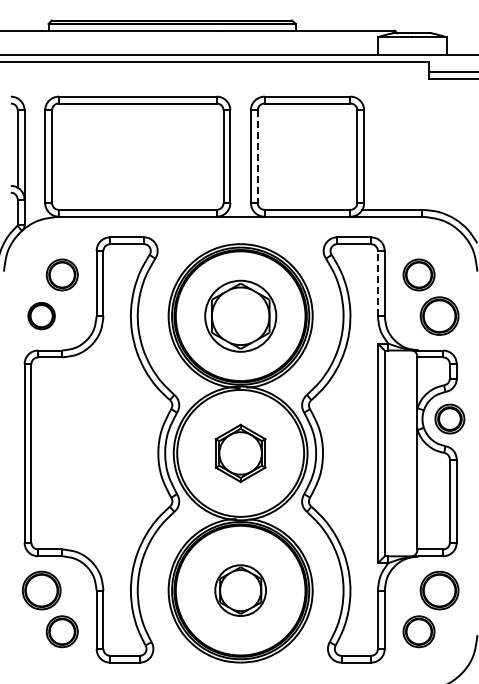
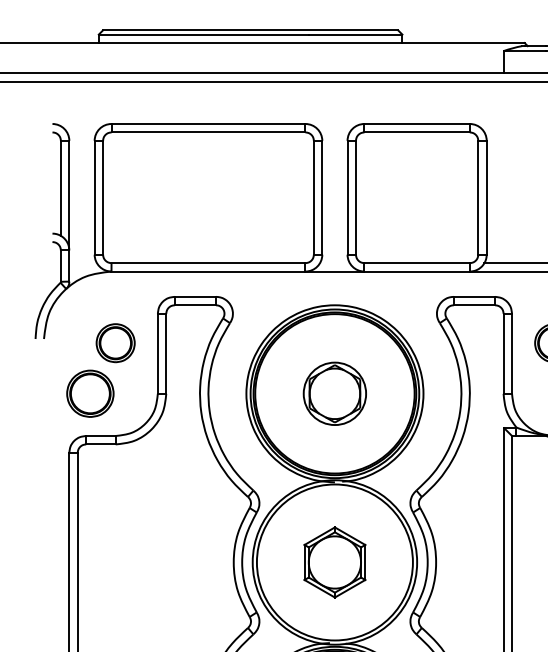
line: (257, 157) -> (355, 198), dashed -> solid
line: (377, 283) -> (503, 353), dashed -> solid
part: (41, 315) -> (90, 392), size x1.43
part: (240, 315) -> (334, 392), size x0.71

